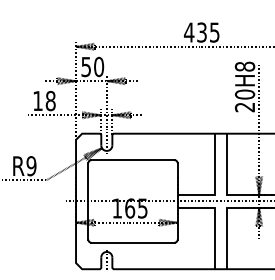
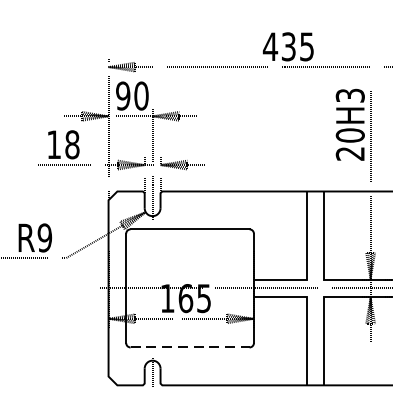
text: (86, 66) -> (123, 95), 50 -> 90
text: (245, 66) -> (351, 95), 20H8 -> 20H3
line: (133, 242) -> (190, 347), solid -> dashed

